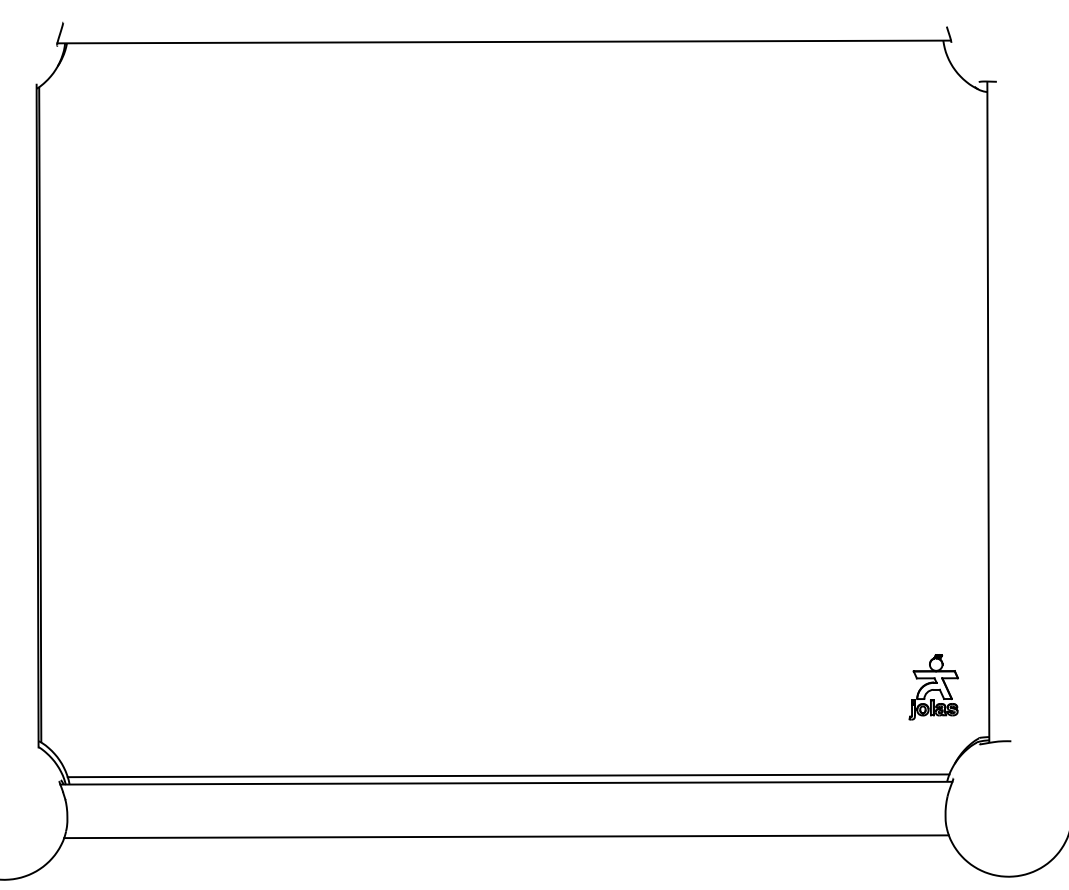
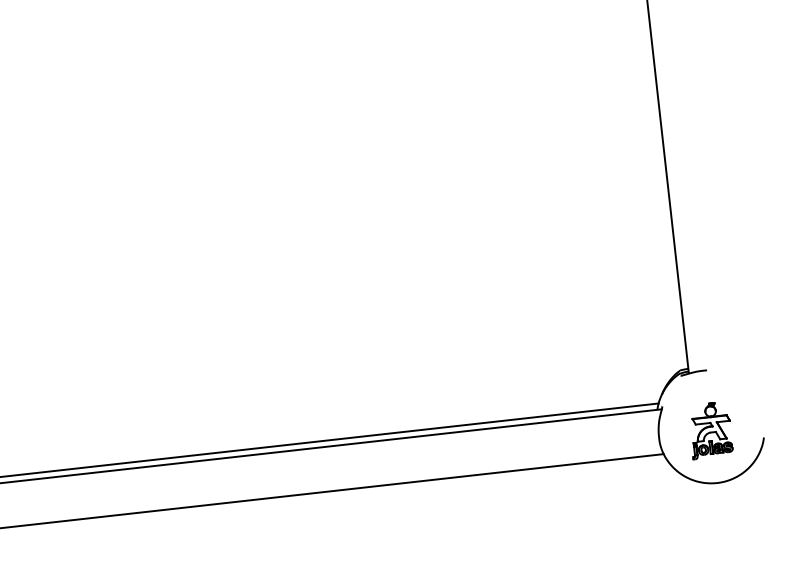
part: (933, 687) -> (710, 430), moved

